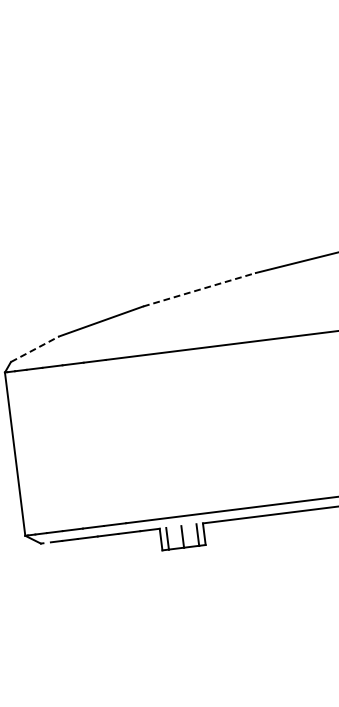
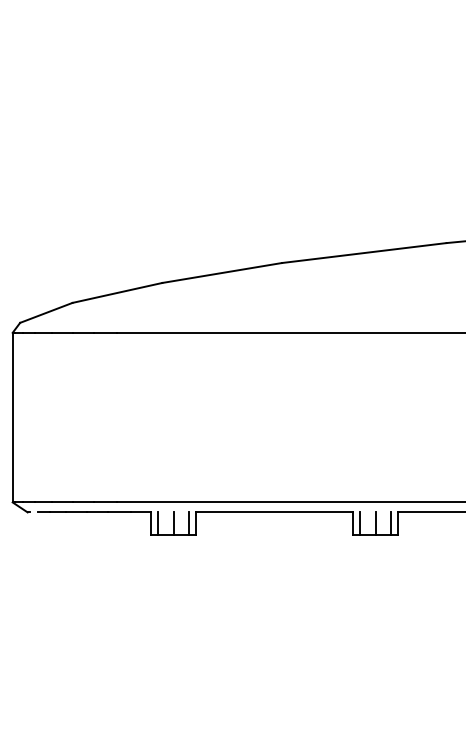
line: (199, 290) -> (222, 273), dashed -> solid
line: (35, 348) -> (46, 312), dashed -> solid

